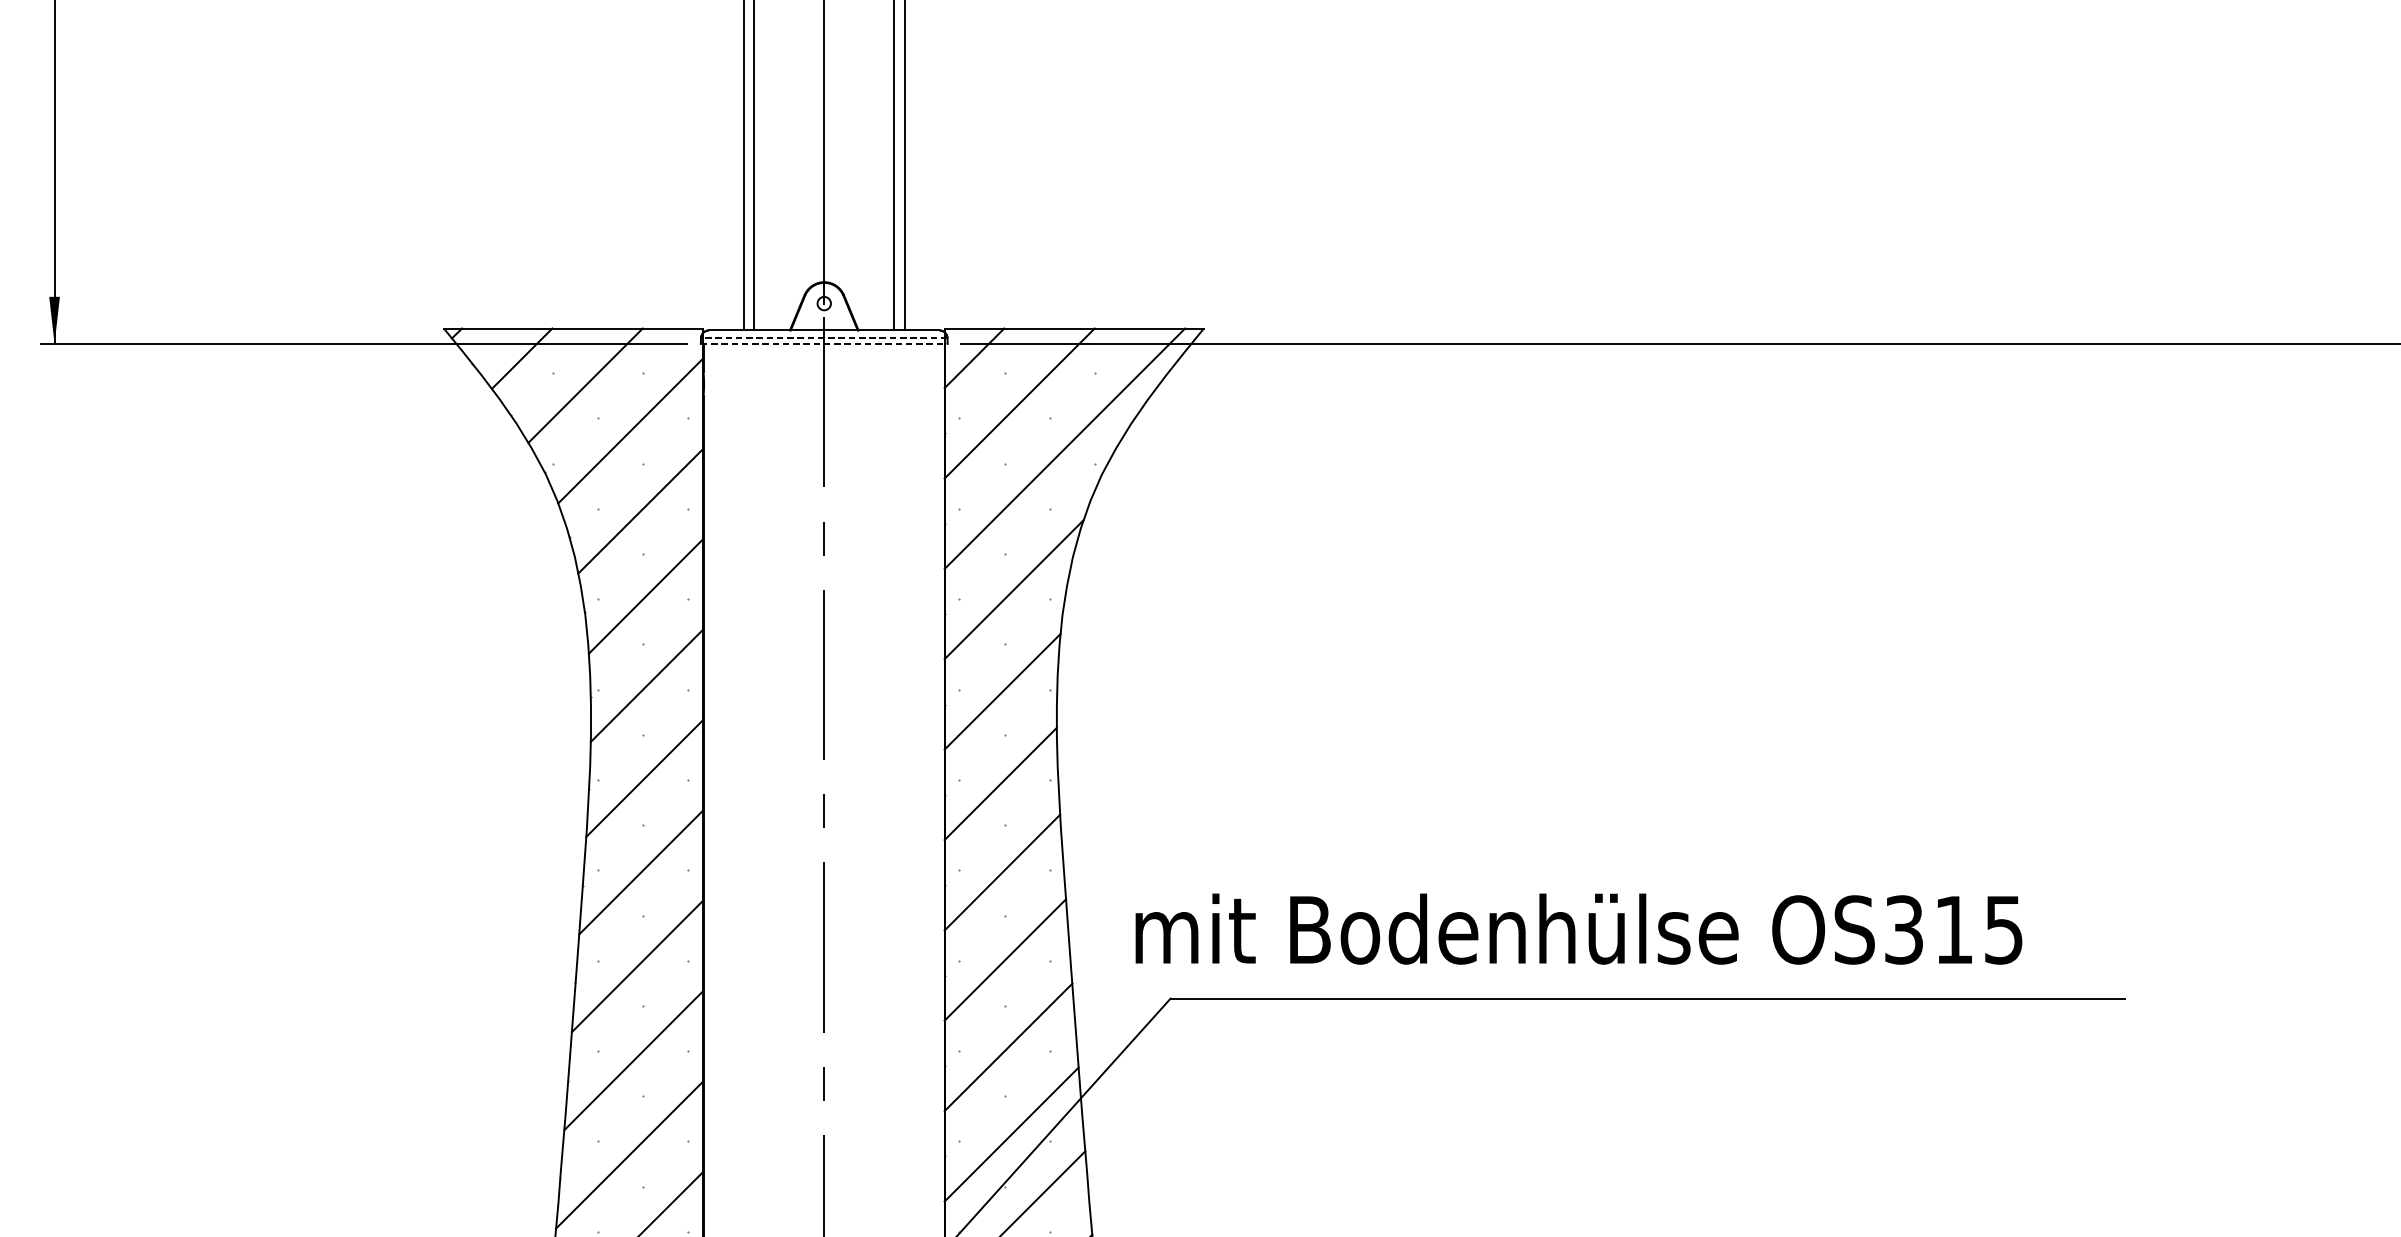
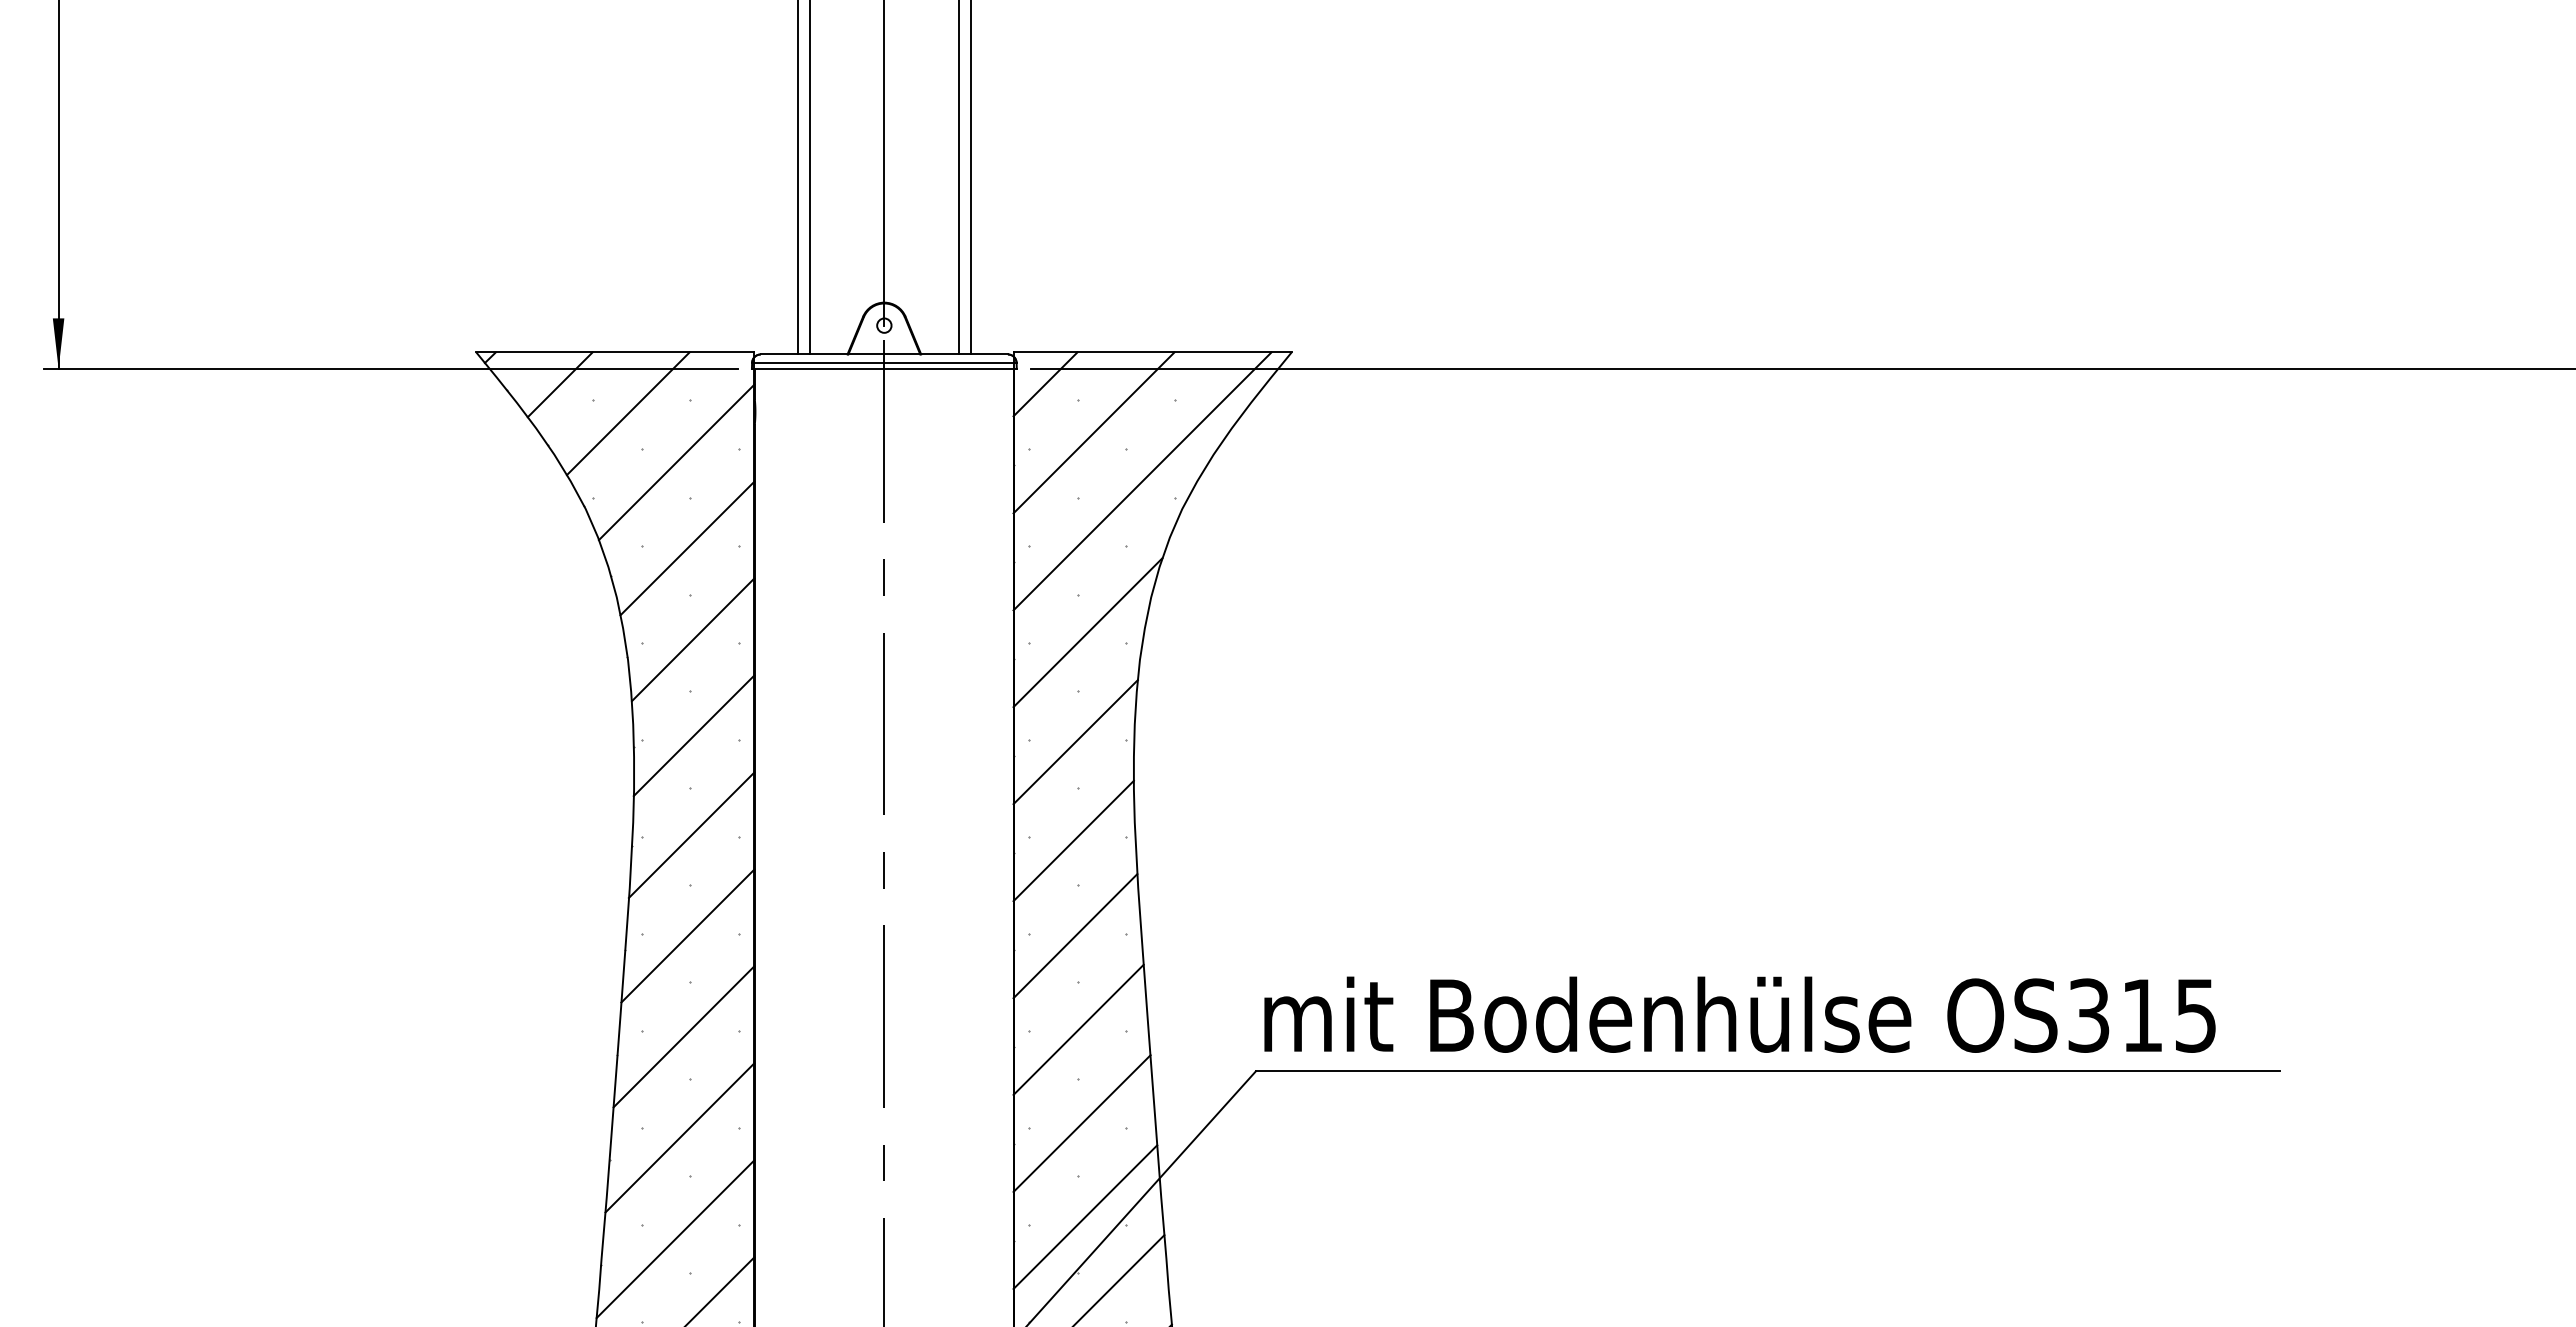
line: (823, 337) -> (883, 362), dashed -> solid
line: (824, 343) -> (884, 368), dashed -> solid
text: (1578, 928) -> (1739, 1014), moved

